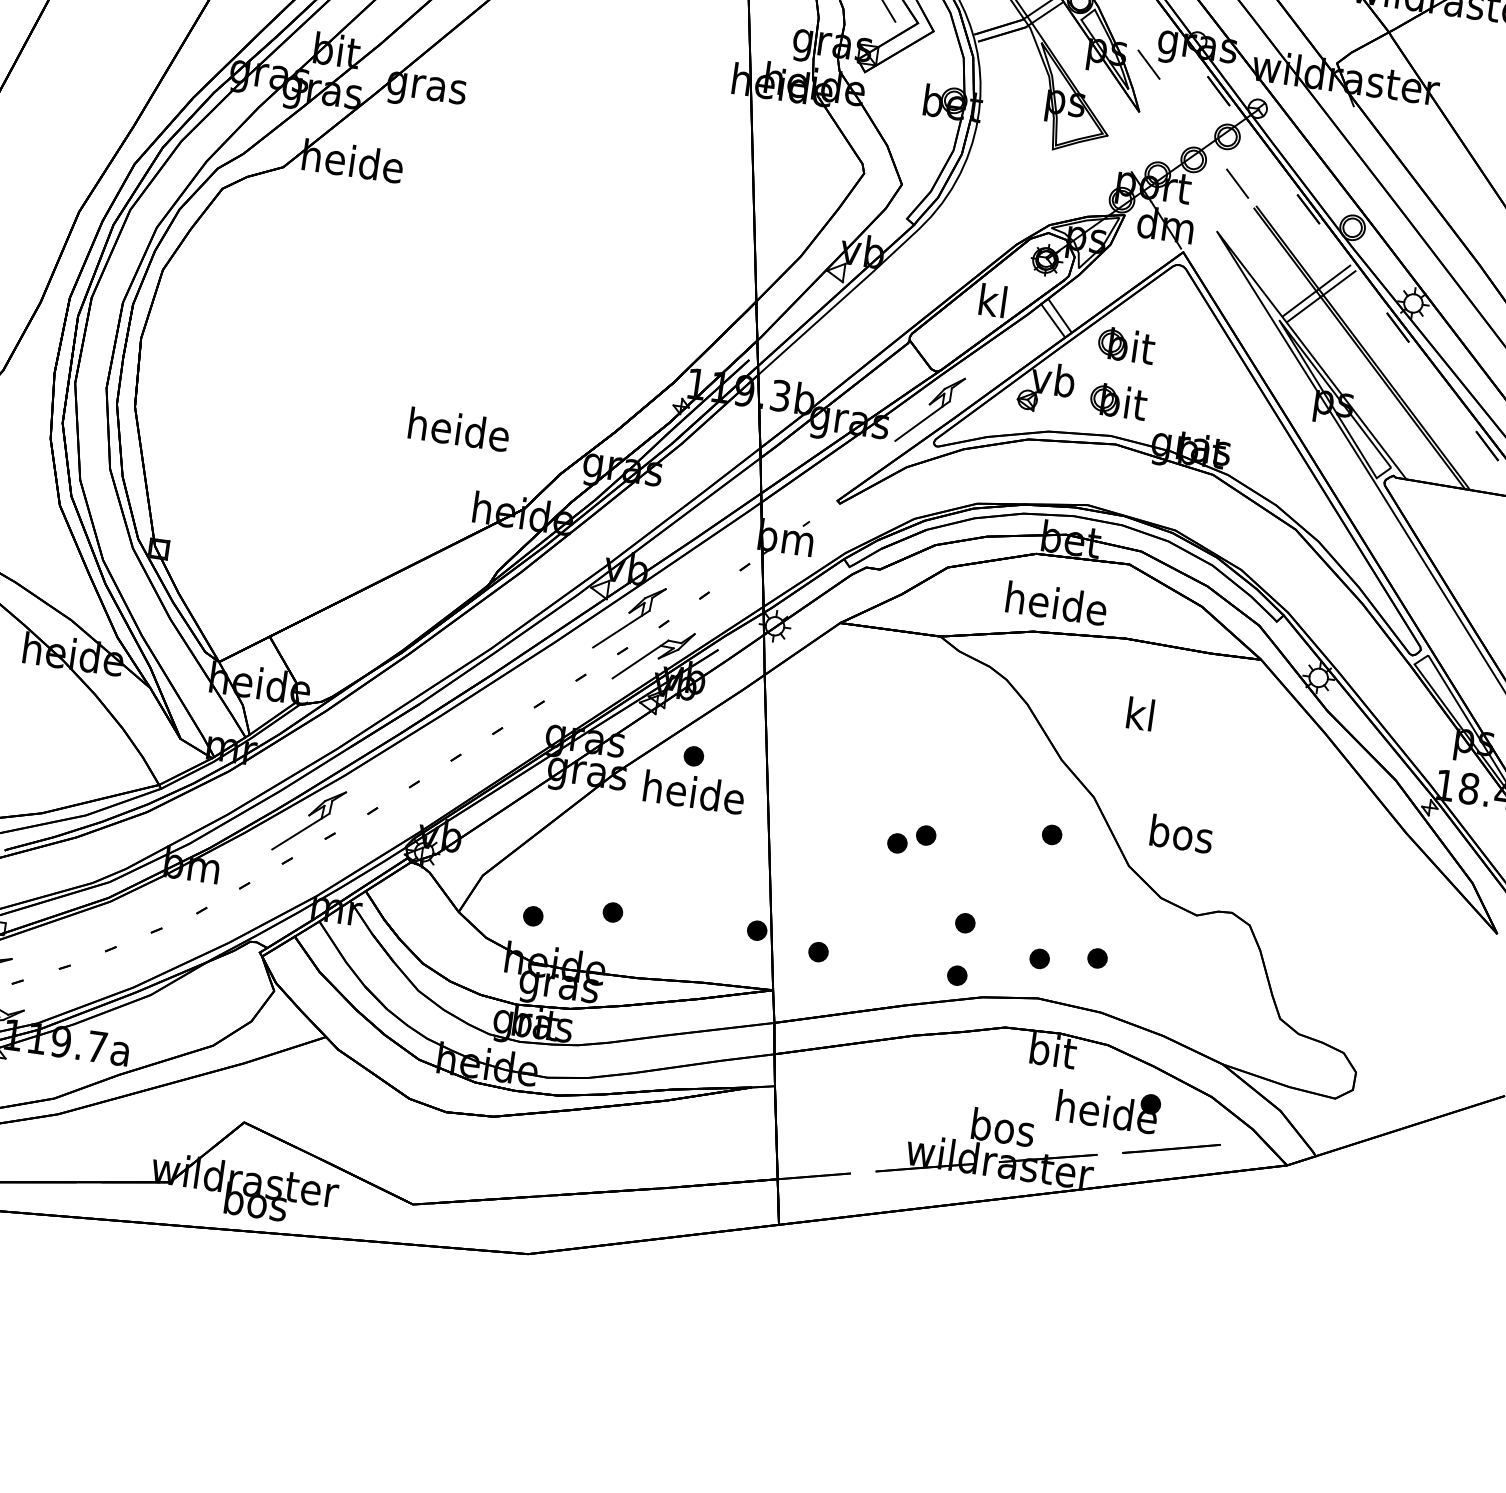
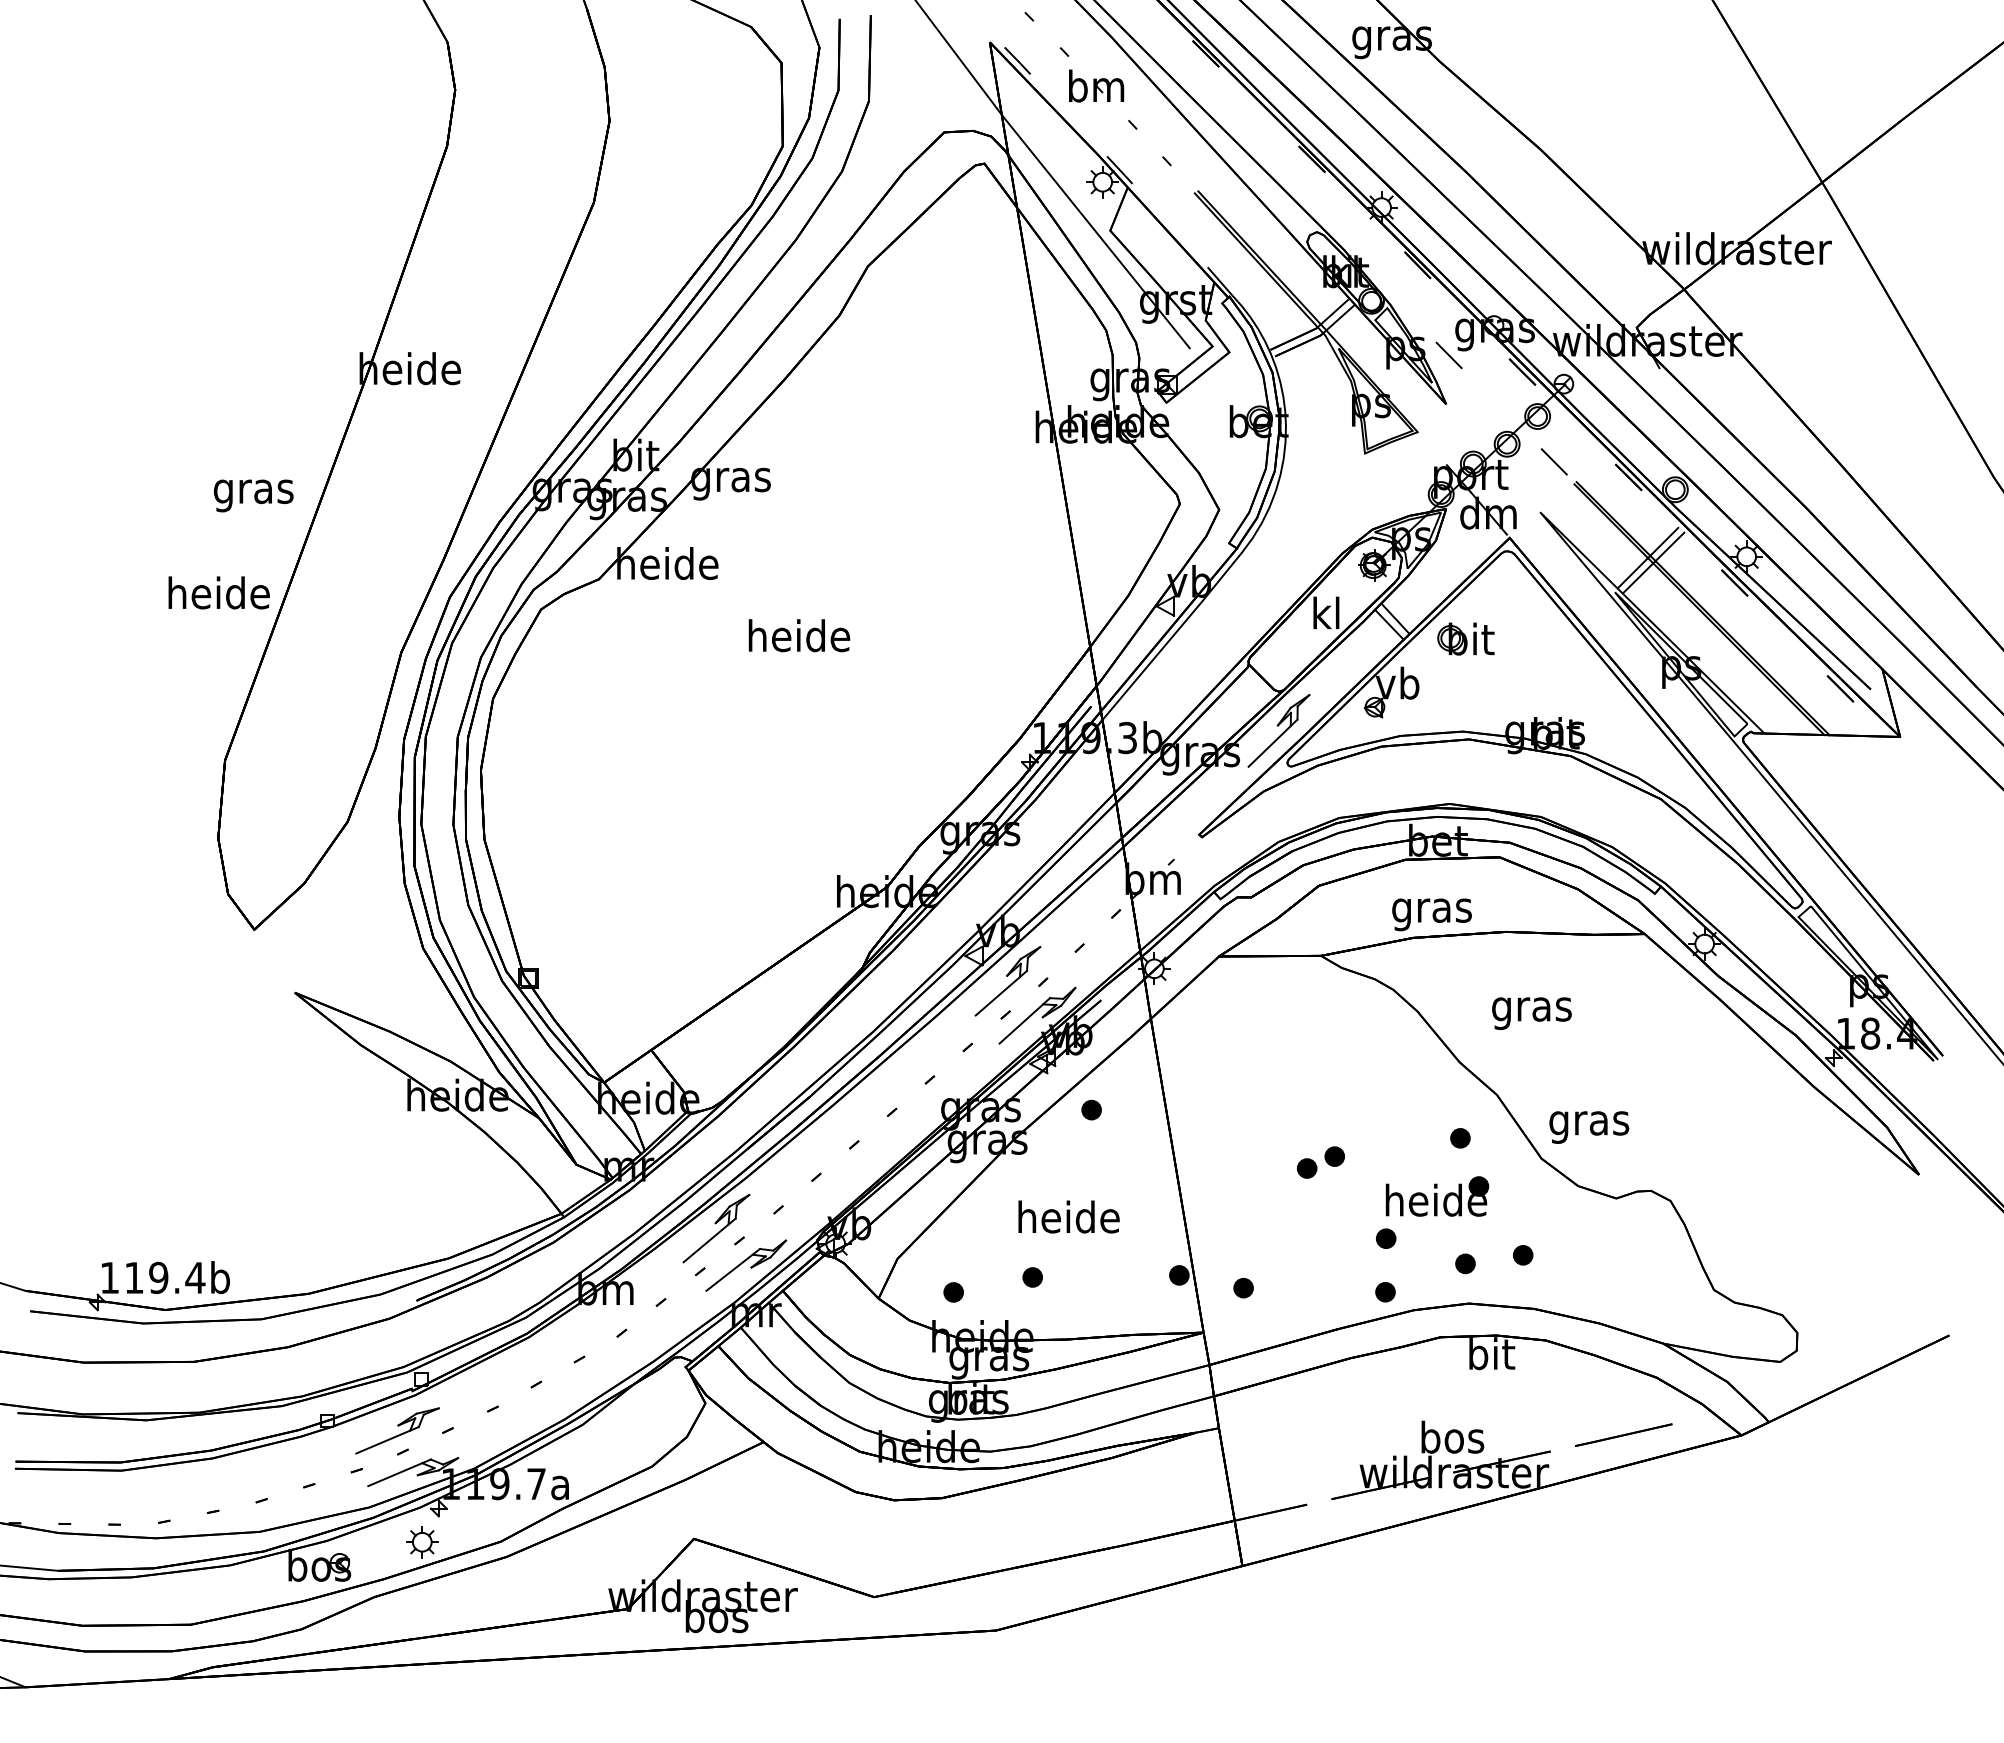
part: (1118, 400) -> (1465, 695), removed
text: (459, 429) -> (799, 635), moved
text: (1056, 607) -> (1432, 910), heide -> gras
text: (1139, 718) -> (1531, 1009), kl -> gras
text: (693, 791) -> (1068, 1216), moved
text: (1180, 837) -> (1589, 1122), bos -> gras
part: (333, 861) -> (746, 1265), added
part: (1108, 1108) -> (1437, 1196), moved

